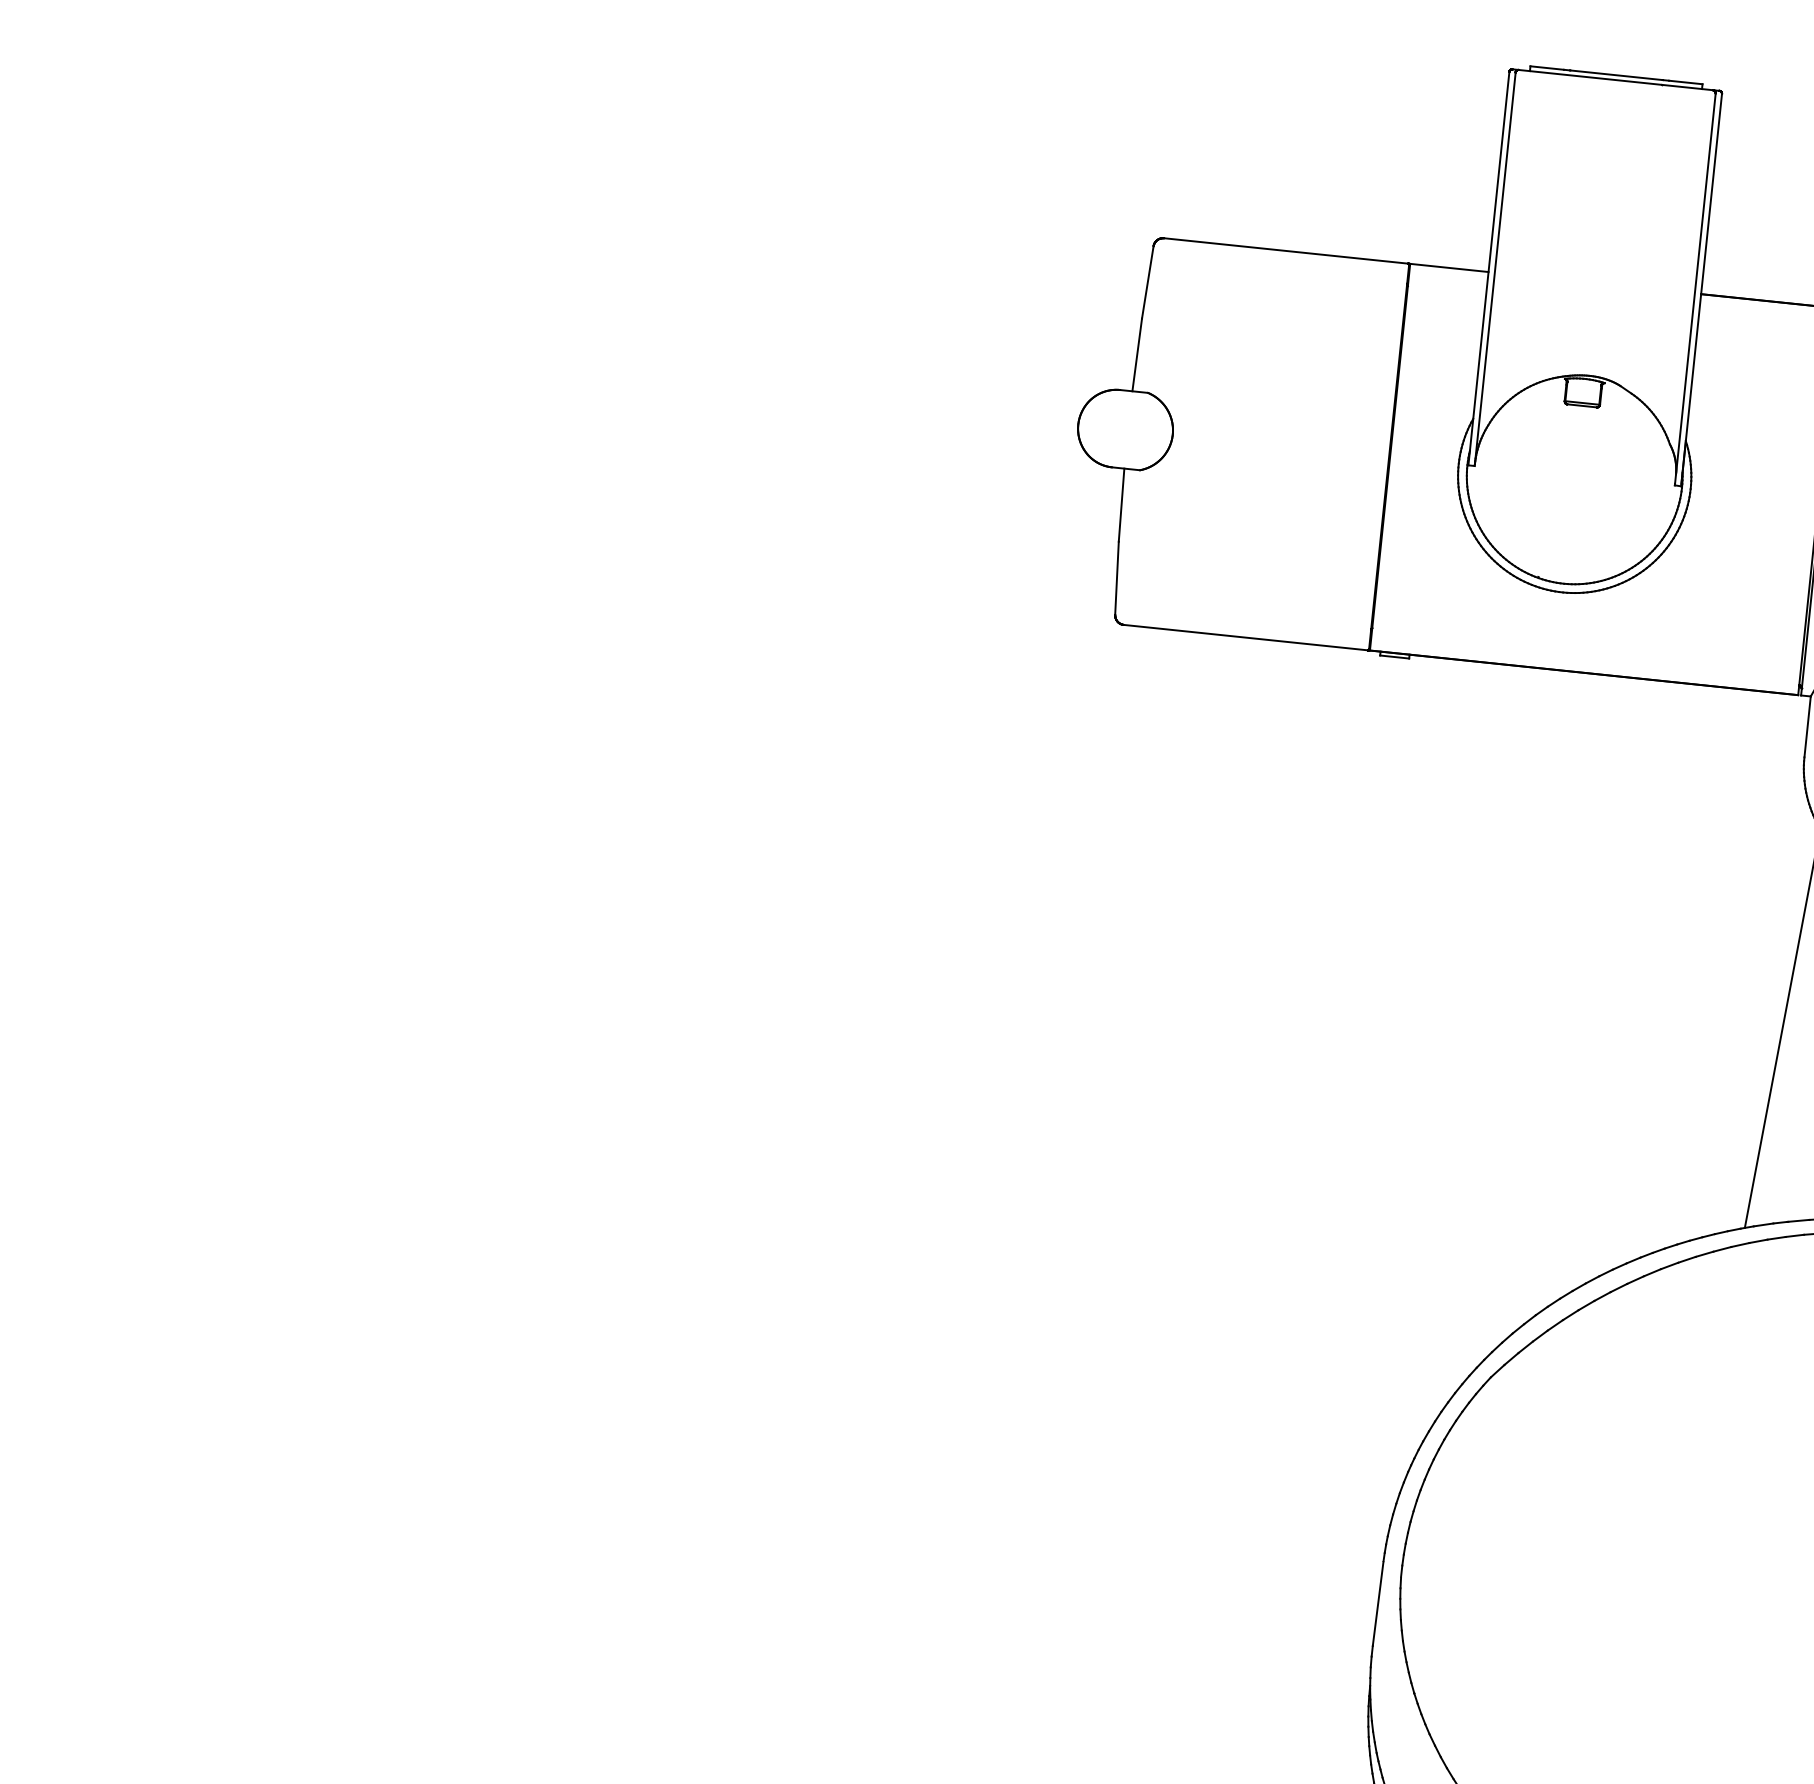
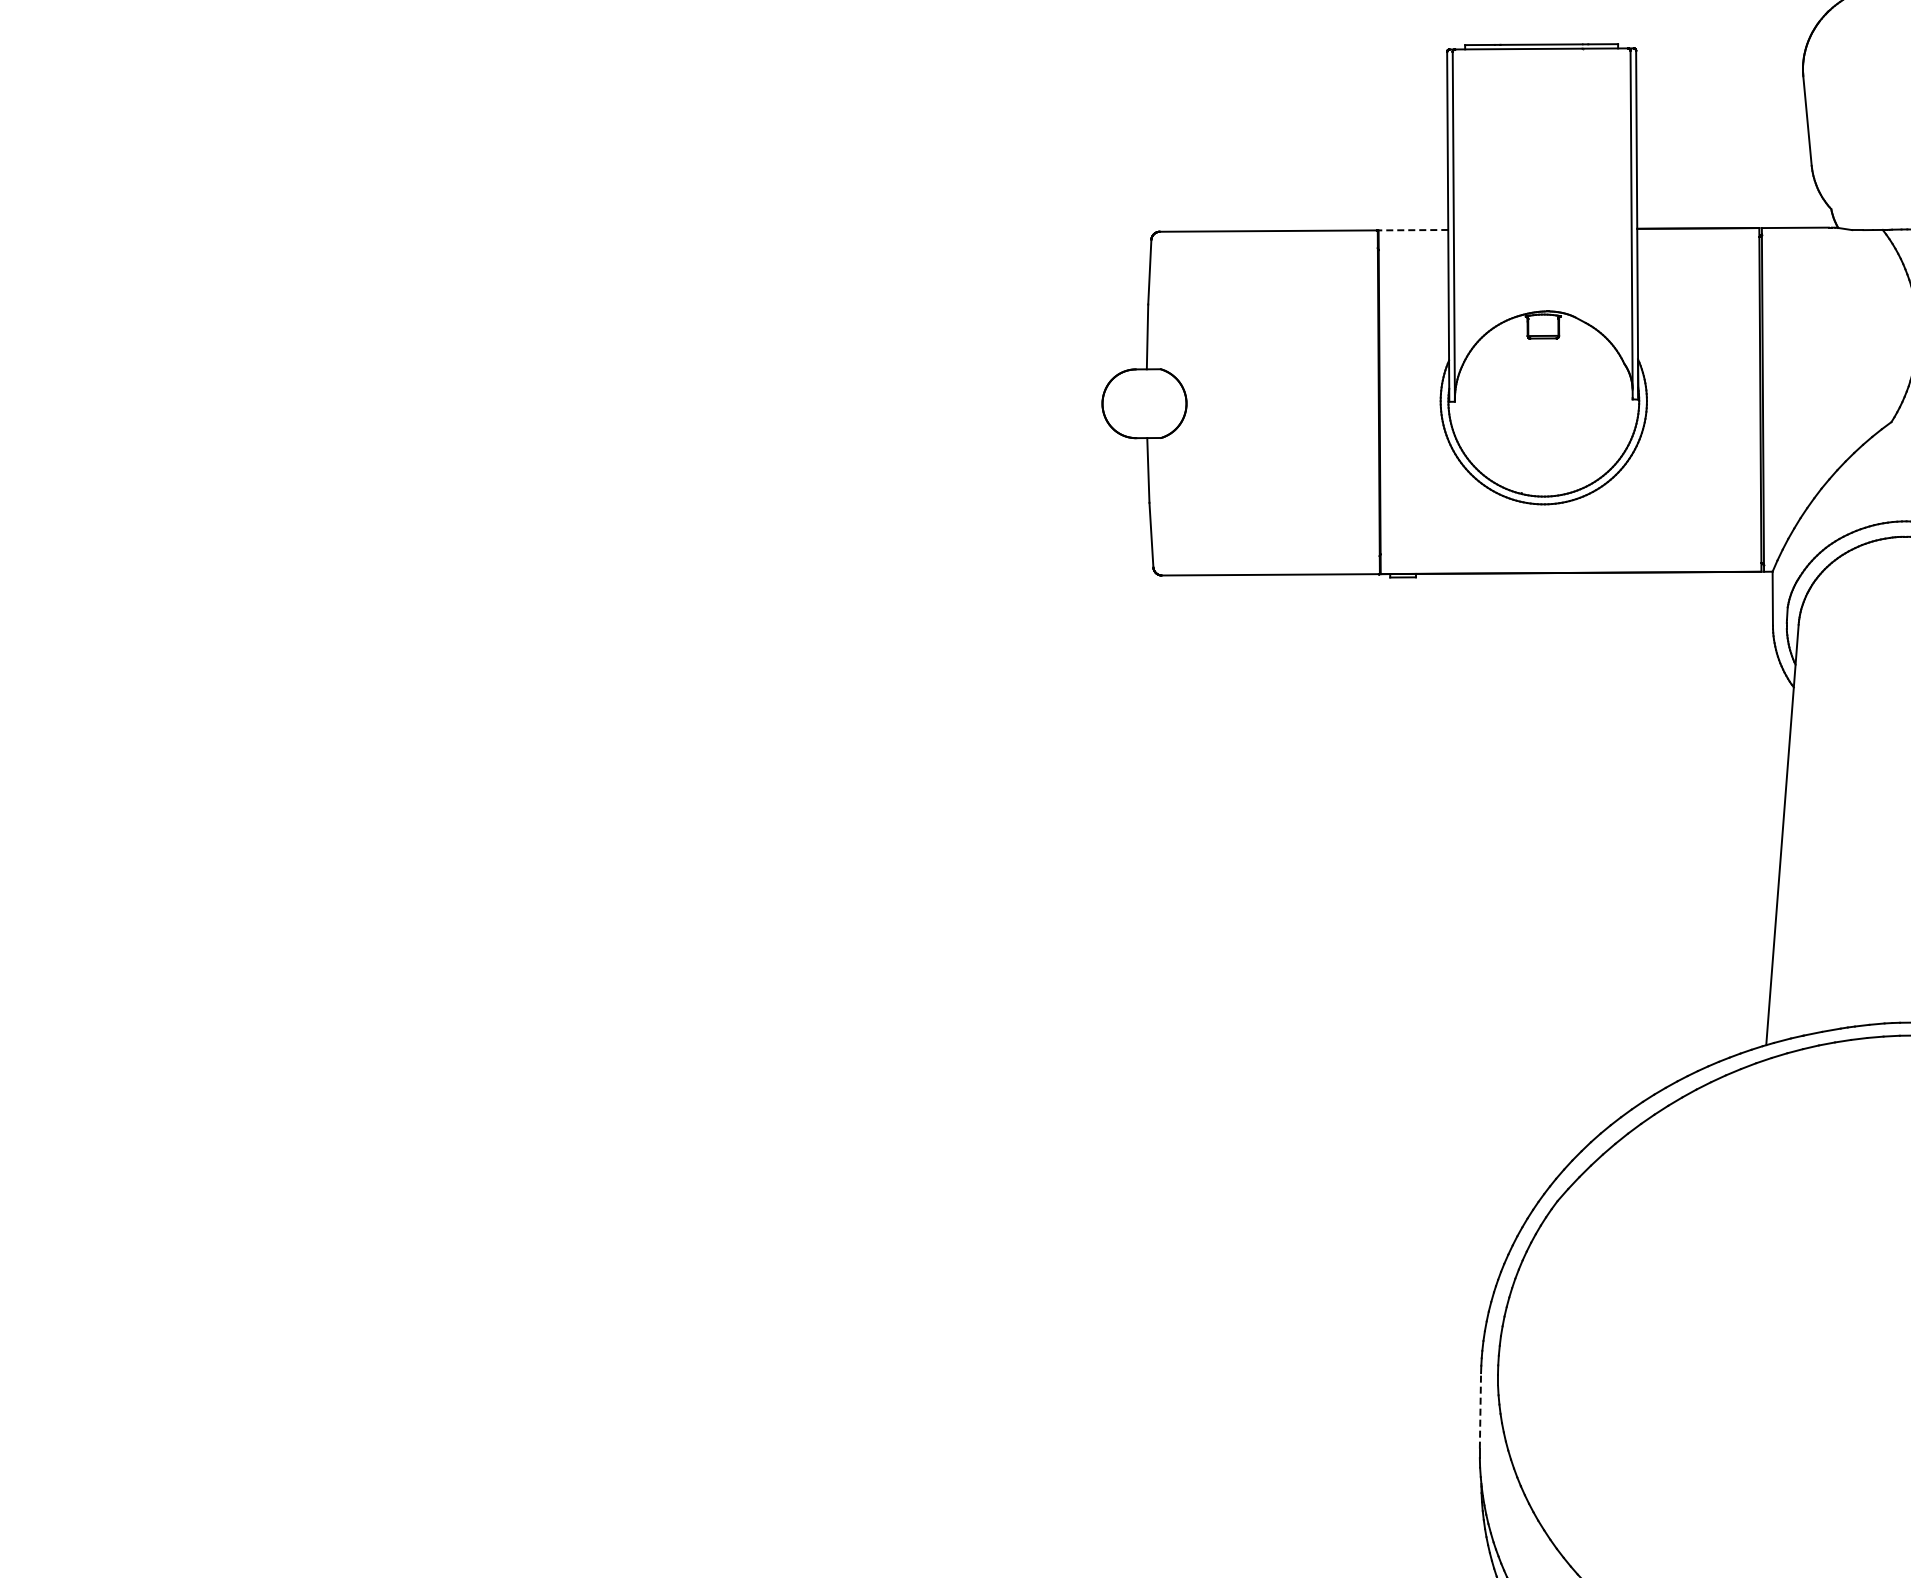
line: (1449, 268) -> (1413, 230), solid -> dashed
line: (1378, 1603) -> (1480, 1410), solid -> dashed

